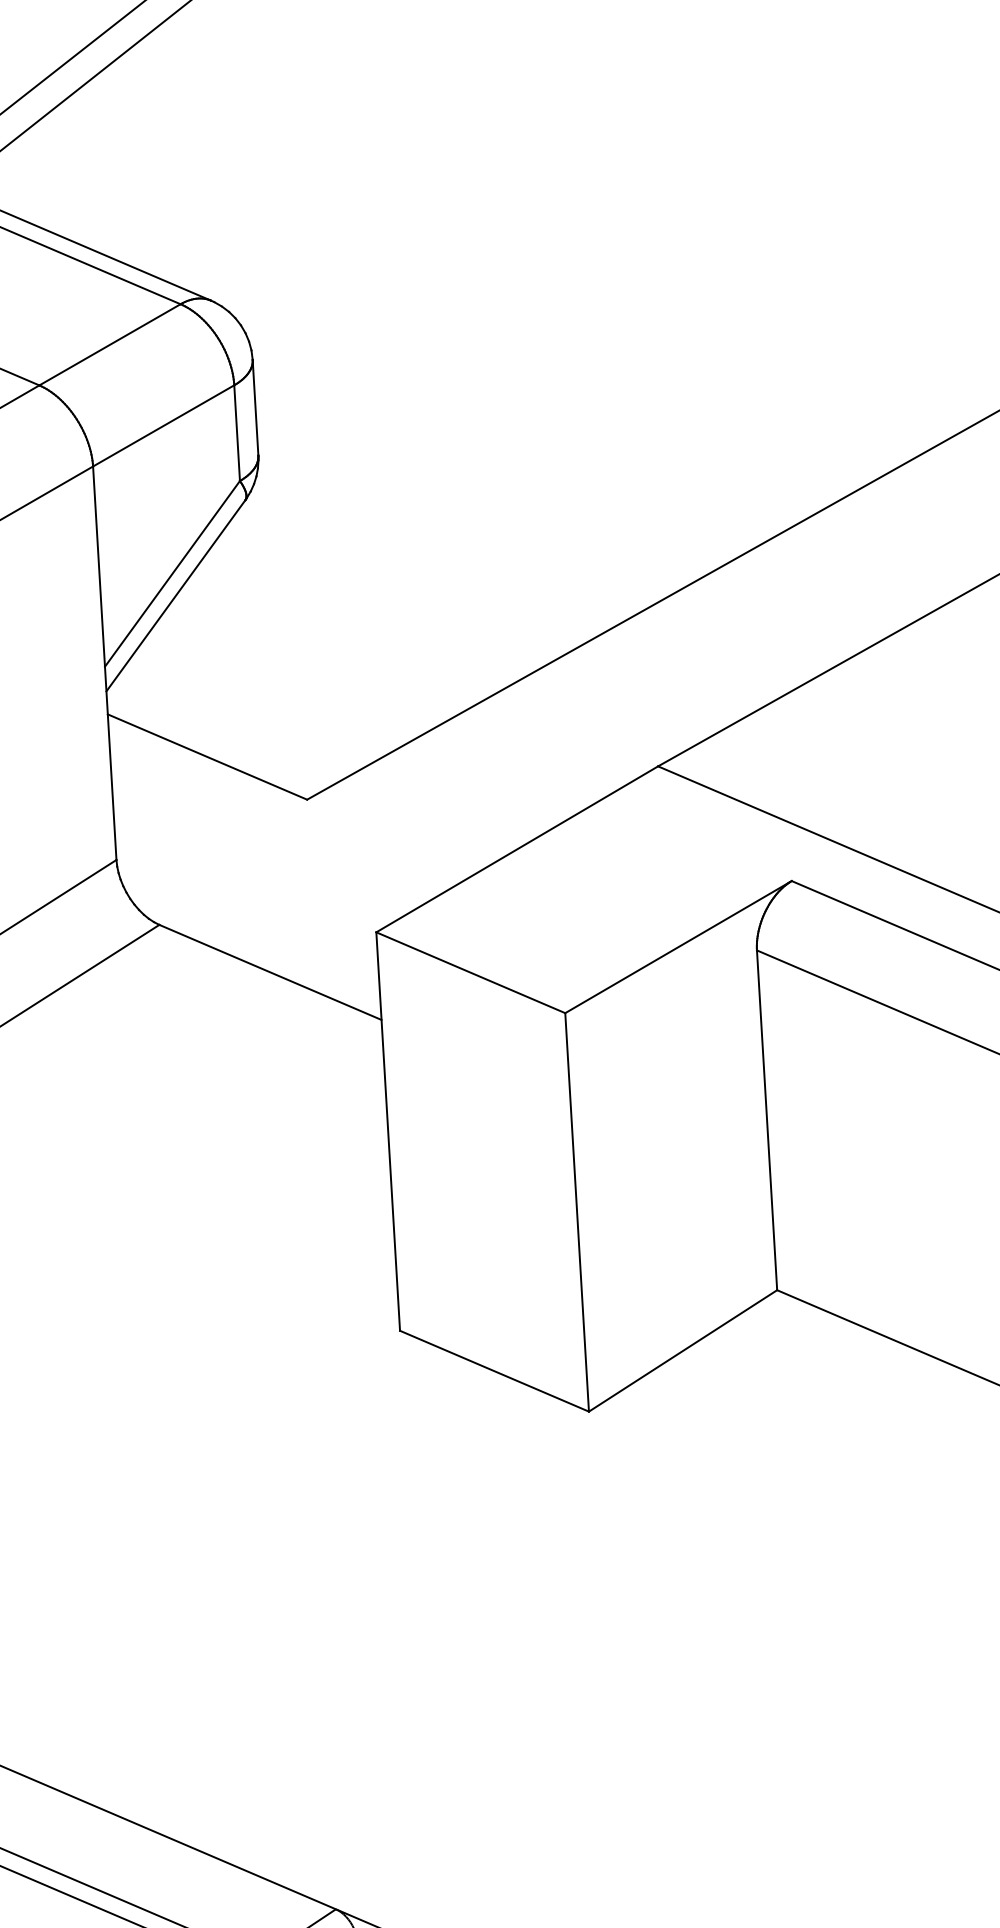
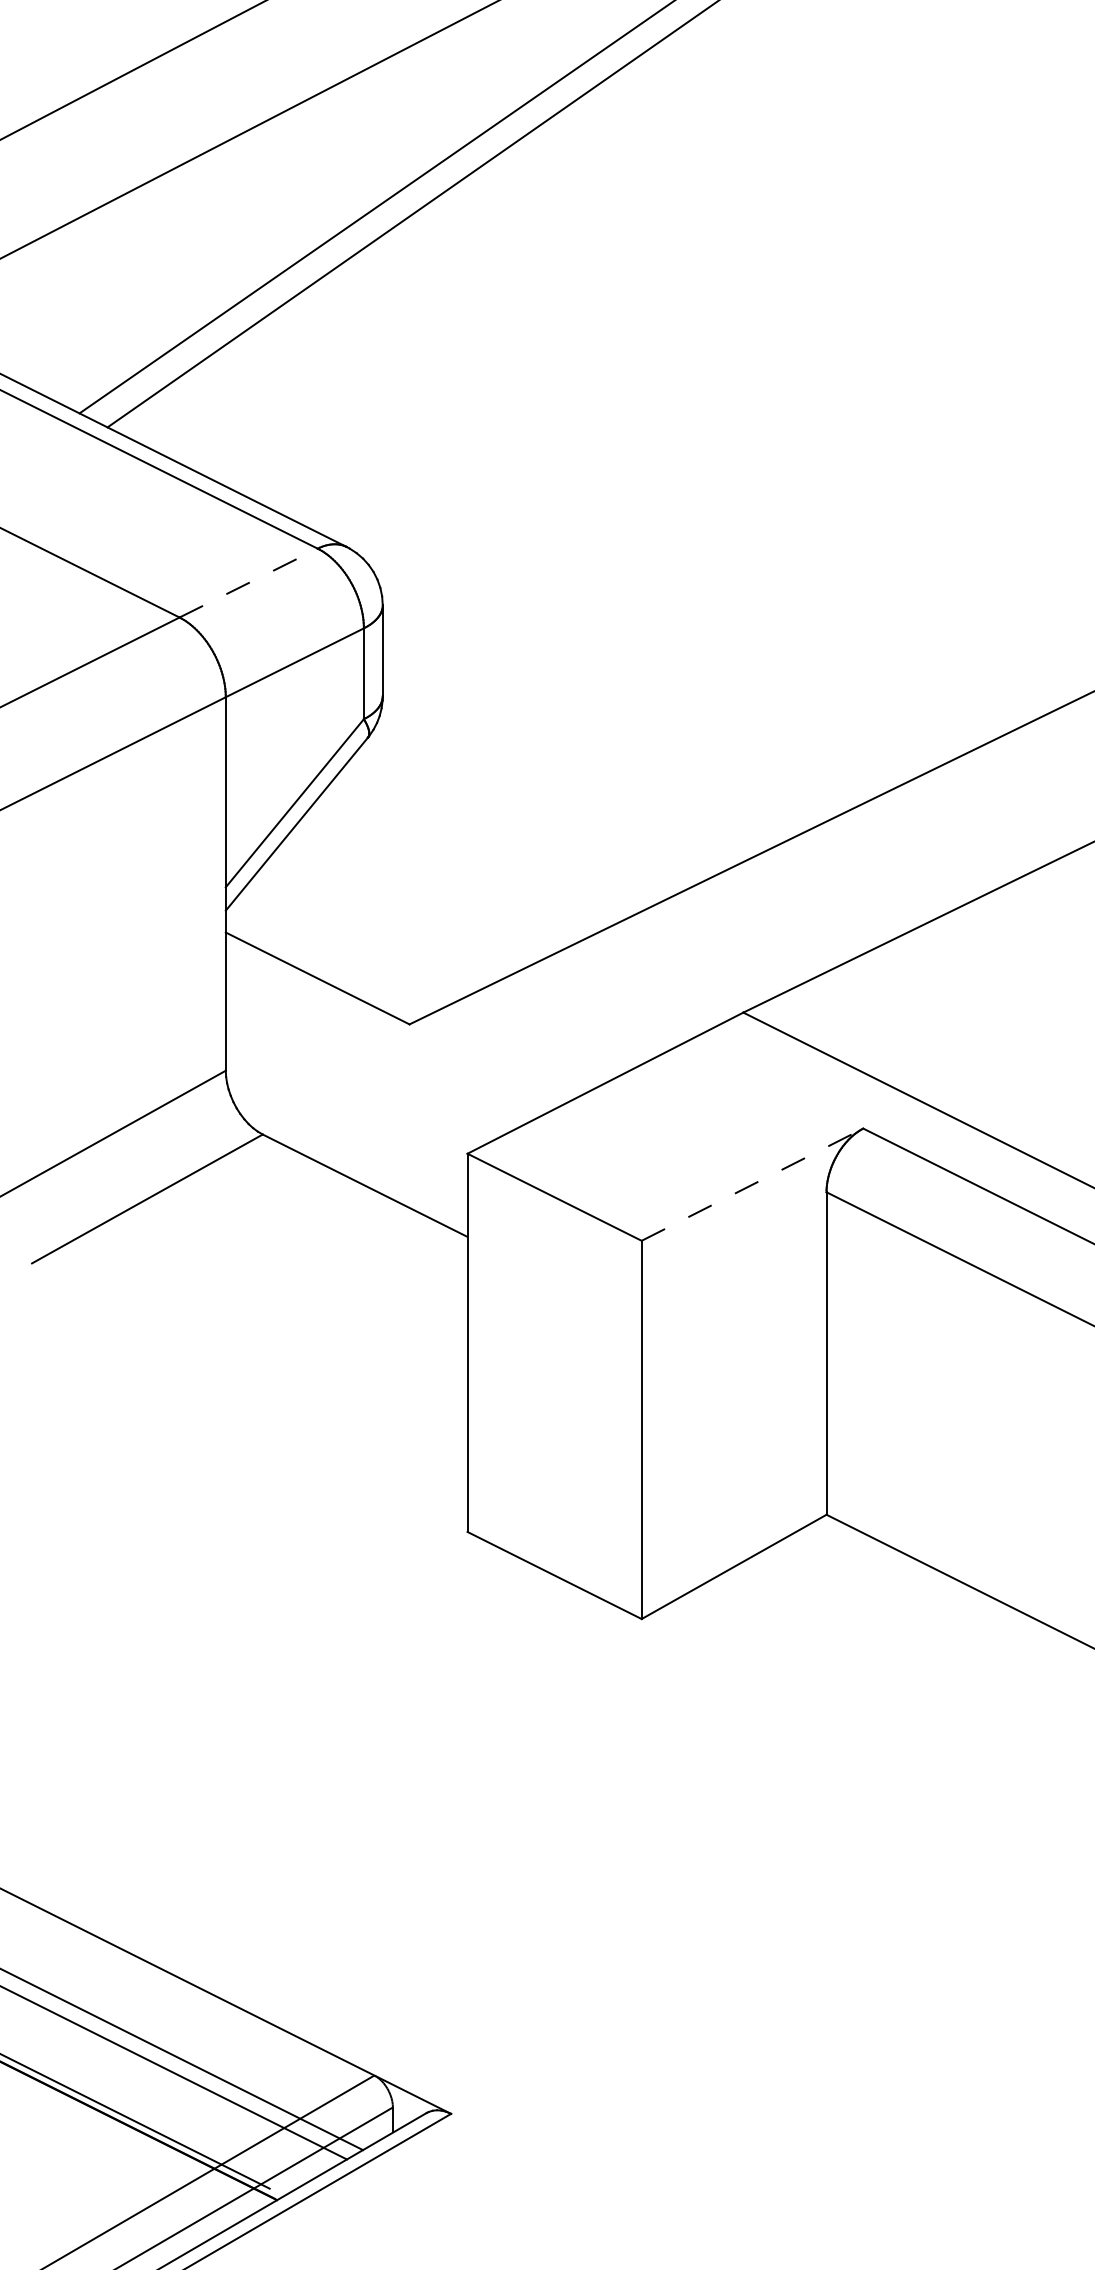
line: (110, 344) -> (249, 582), solid -> dashed
line: (678, 946) -> (752, 1184), solid -> dashed

